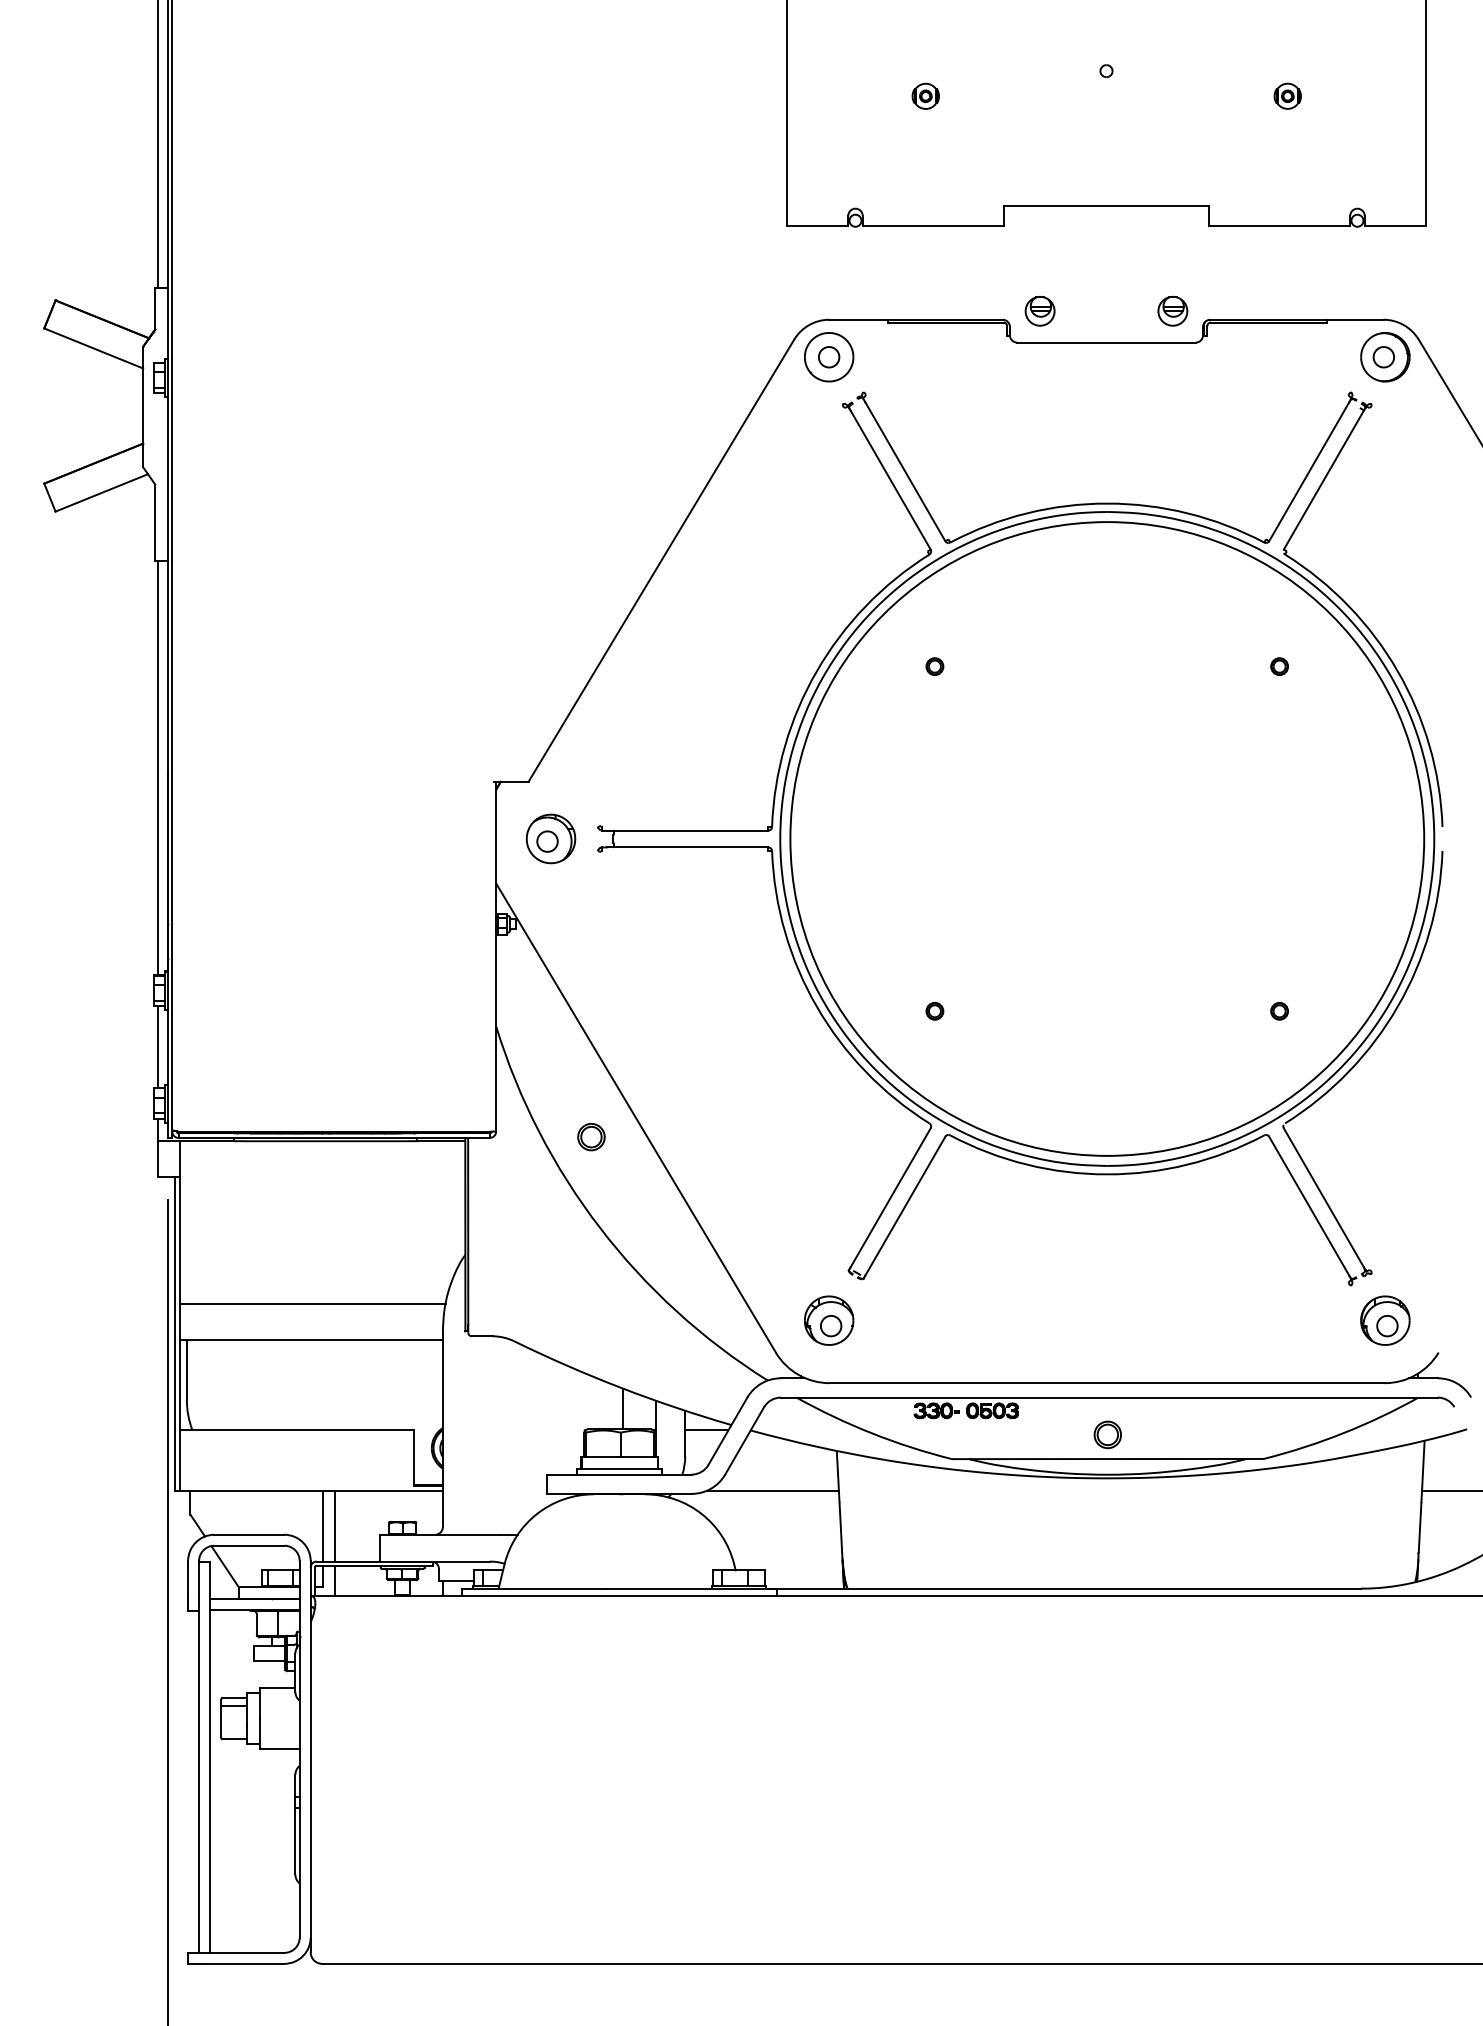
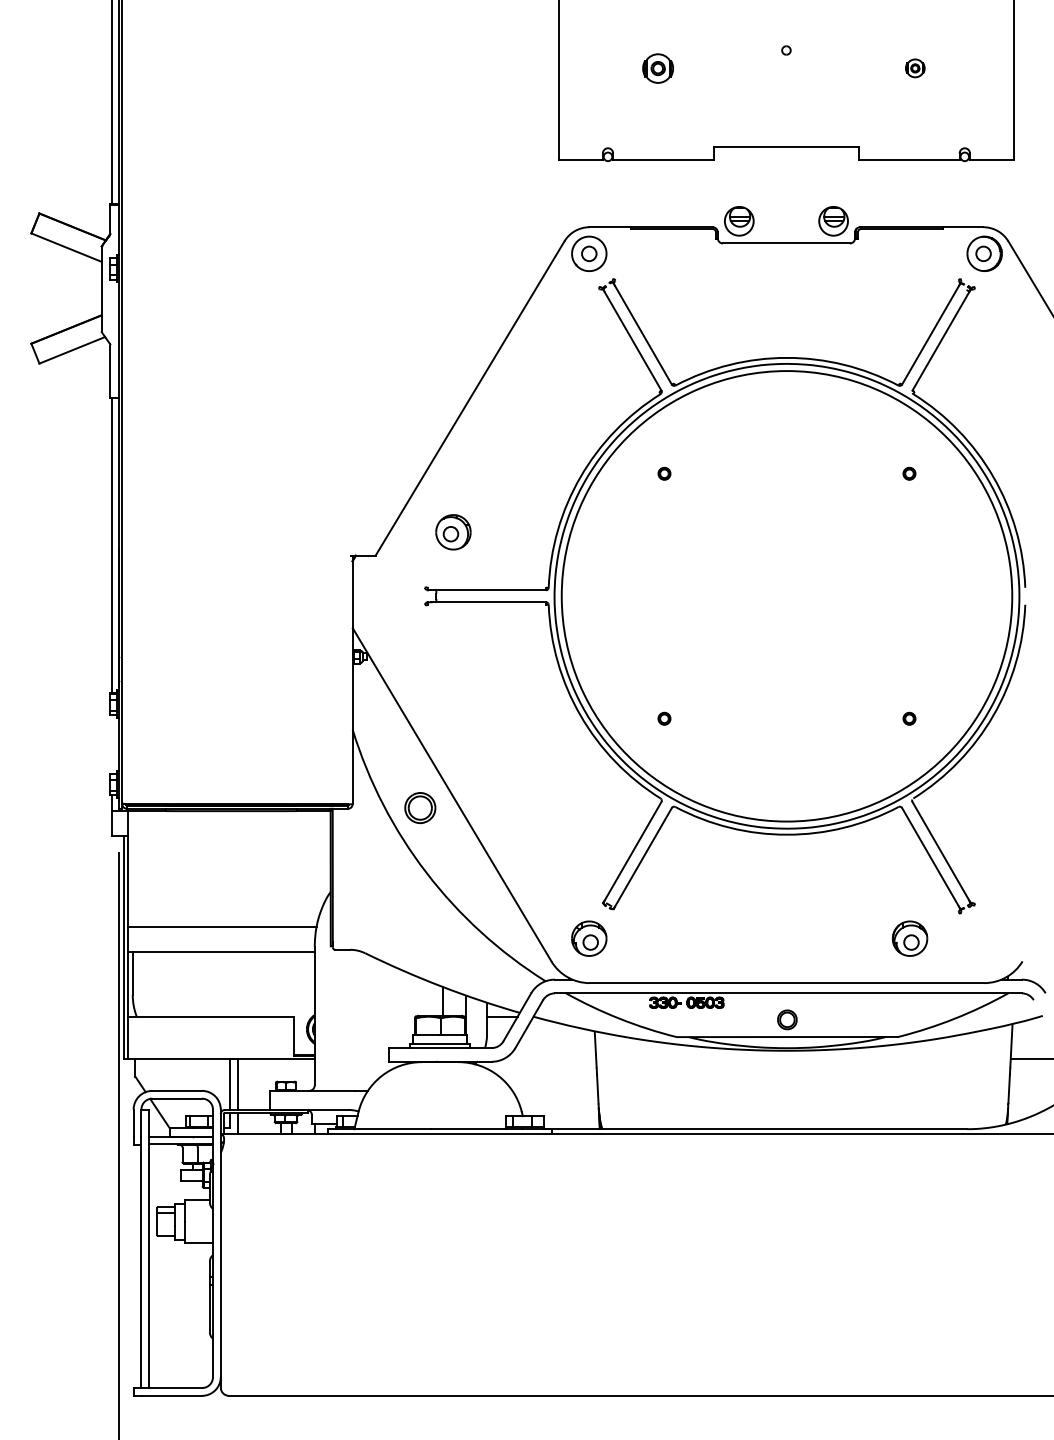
part: (925, 95) -> (657, 67), size x1.6
part: (1039, 310) -> (738, 220), size x1.4
part: (1172, 310) -> (833, 220), size x1.4
part: (550, 838) -> (453, 531), moved
line: (157, 1047) -> (111, 744), removed
part: (591, 1137) -> (420, 808), size x1.6
part: (1385, 1320) -> (910, 938), moved
line: (772, 1490) -> (549, 1059), removed

